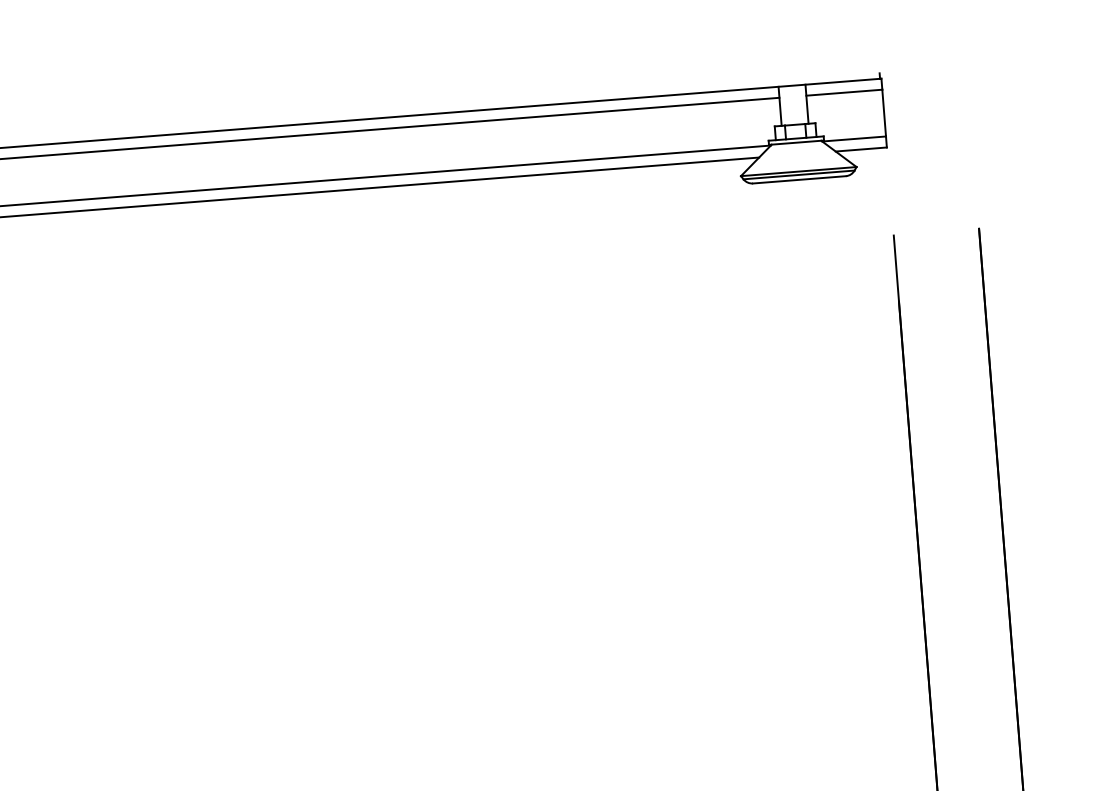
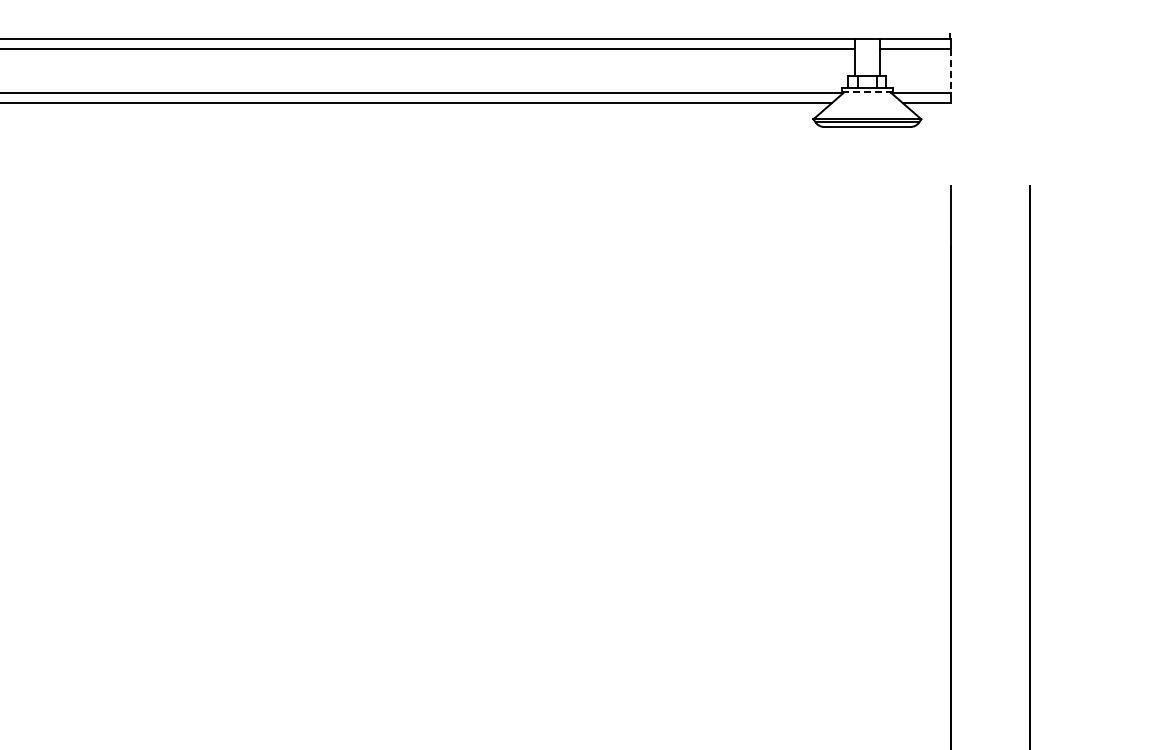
line: (883, 113) -> (950, 71), solid -> dashed
line: (796, 142) -> (867, 92), solid -> dashed

